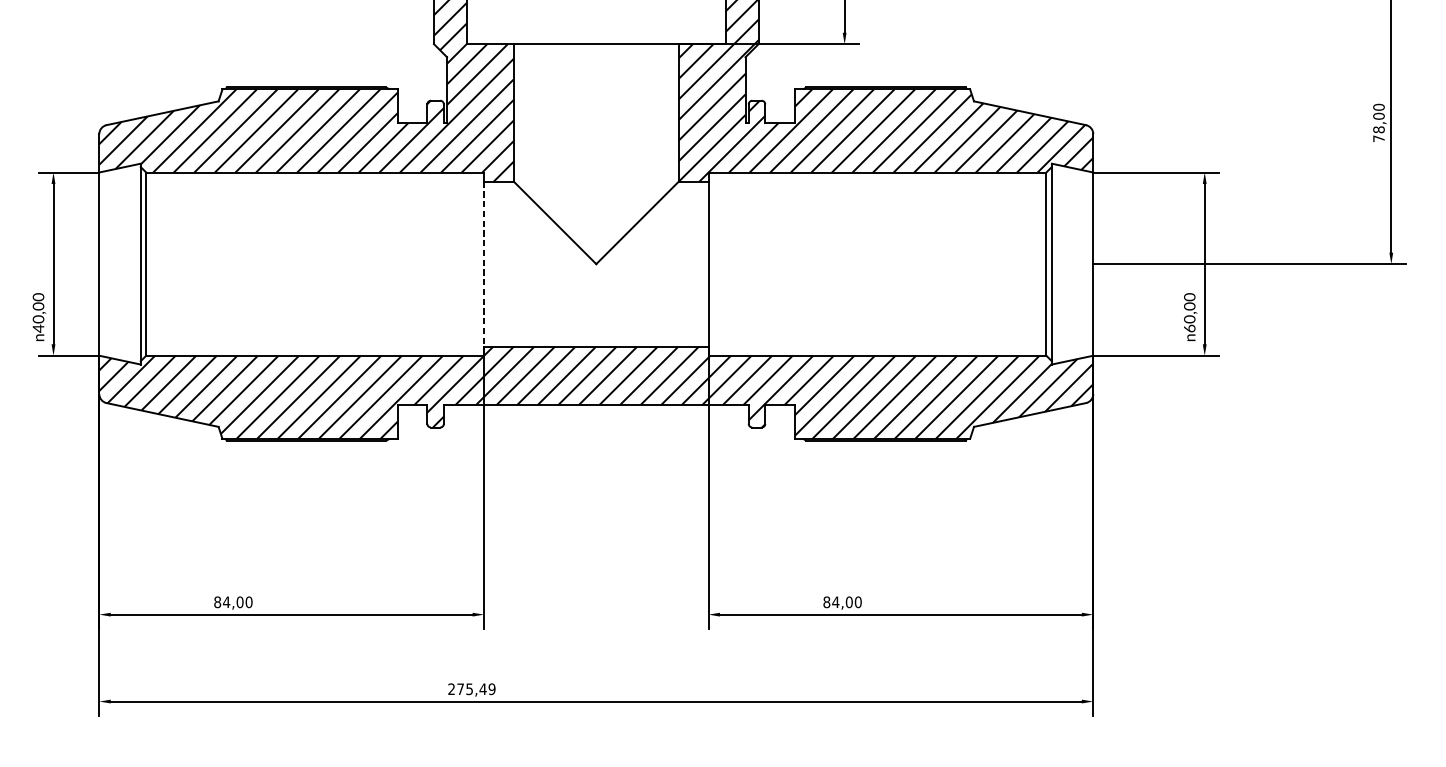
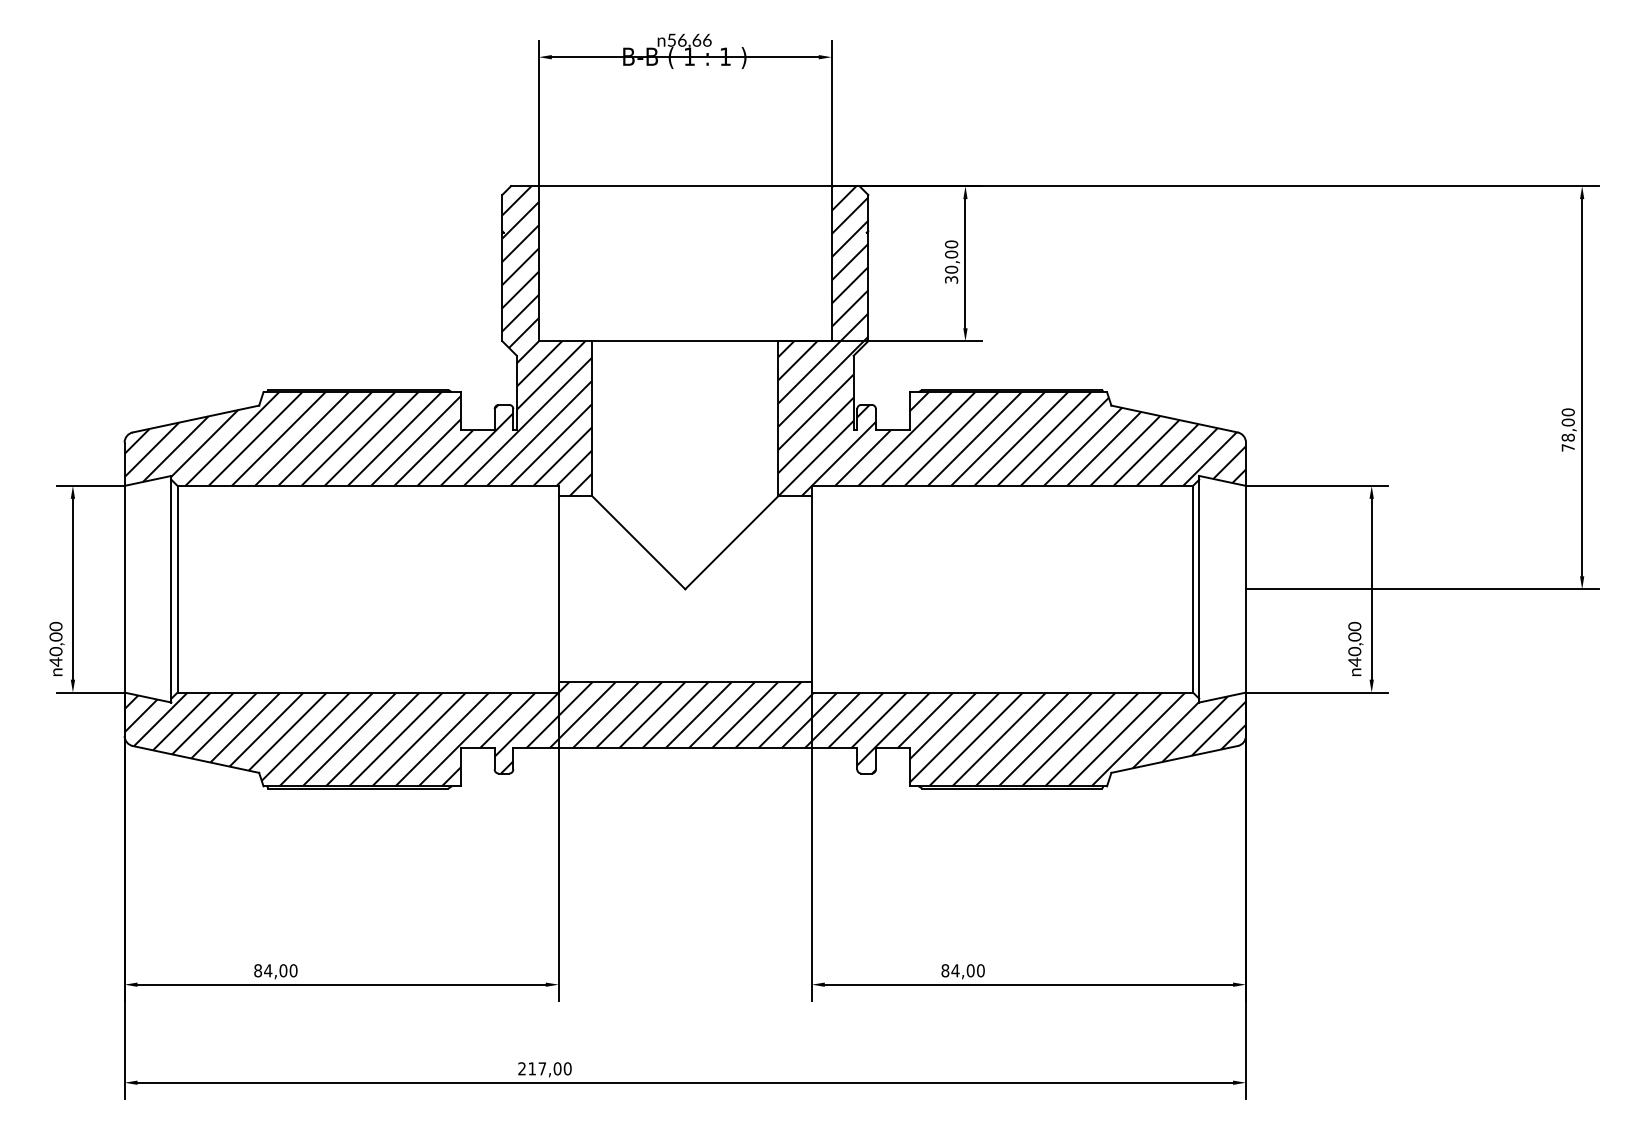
line: (483, 264) -> (558, 589), dashed -> solid
text: (1189, 328) -> (1354, 661), 60,00 -> 40,00
text: (475, 688) -> (549, 1068), 275,49 -> 217,00

